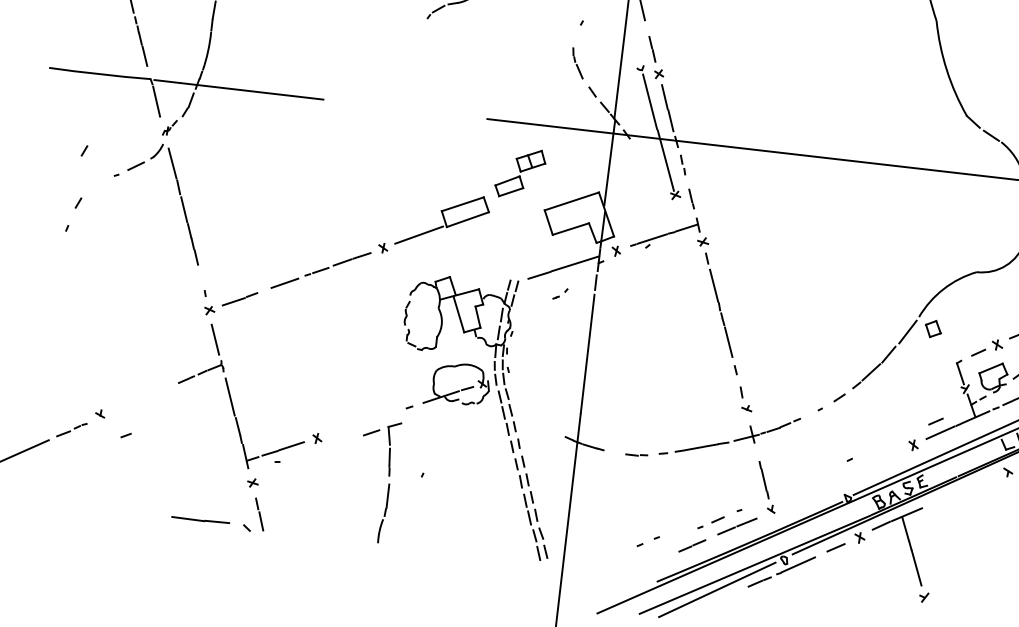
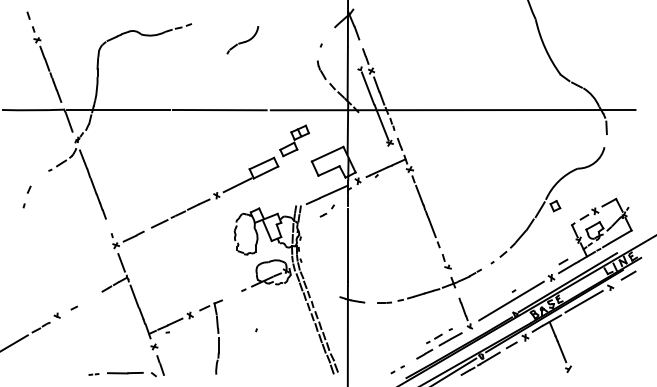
line: (403, 108) -> (219, 109), added
line: (85, 150) -> (29, 157), removed
part: (559, 292) -> (326, 210), size x1.67
line: (124, 434) -> (73, 307), moved
line: (843, 474) -> (511, 300), added
part: (387, 476) -> (217, 333), moved
line: (961, 489) -> (583, 301), added
part: (148, 516) -> (93, 374), added
part: (647, 541) -> (397, 369), moved

